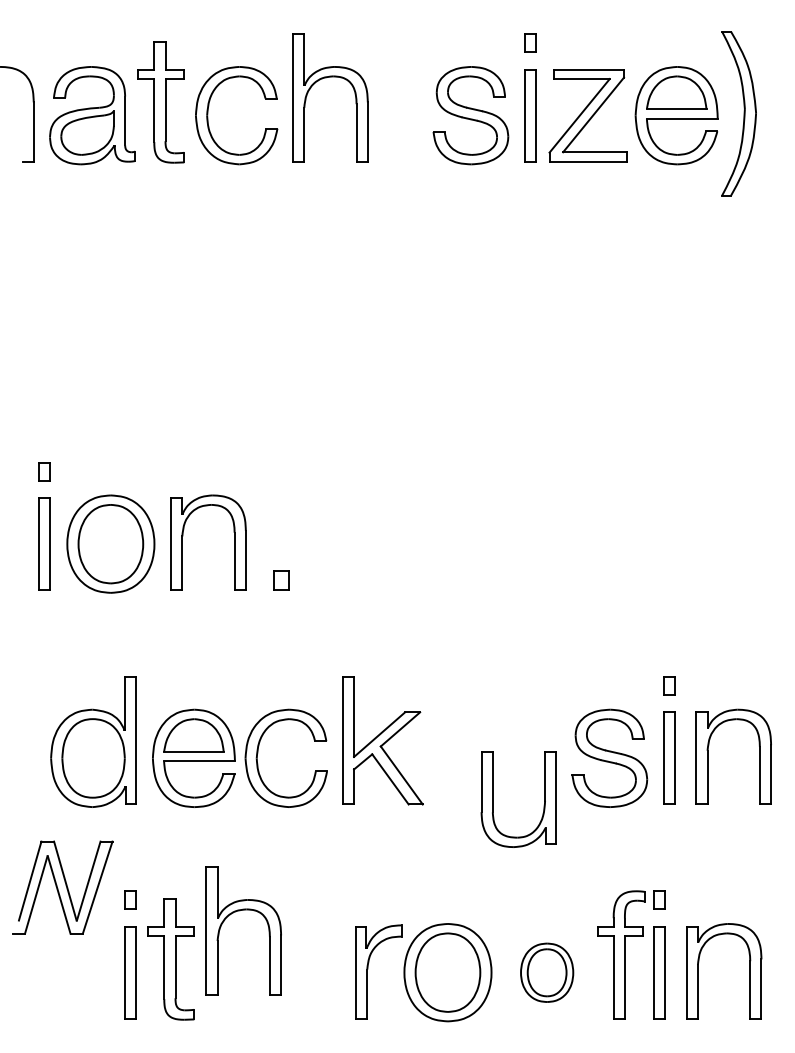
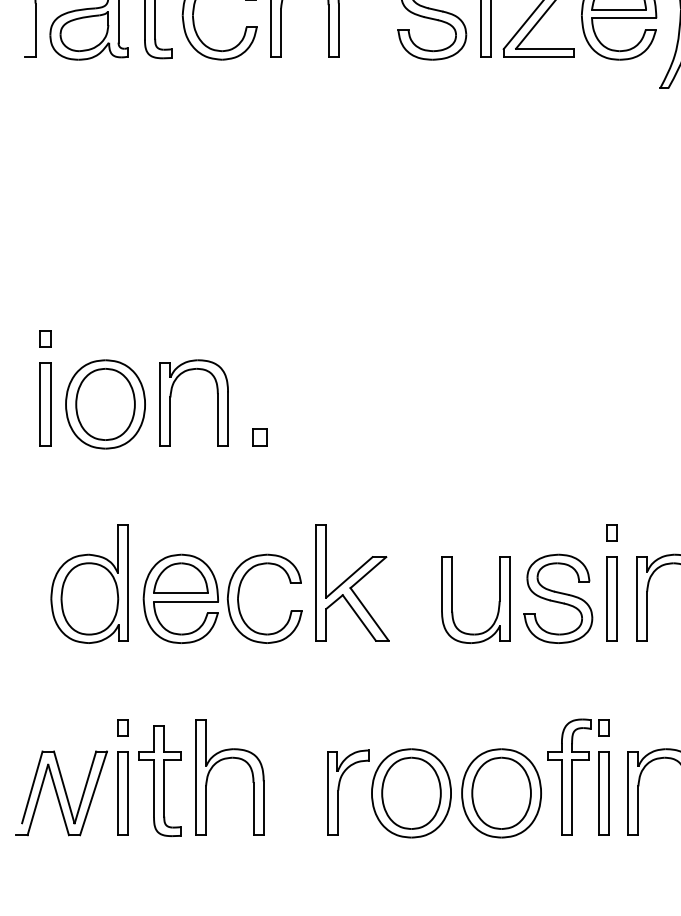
part: (493, 799) -> (452, 599), moved
part: (62, 887) -> (61, 793), moved
part: (239, 911) -> (225, 759), moved
part: (546, 972) -> (500, 793), size x1.67

